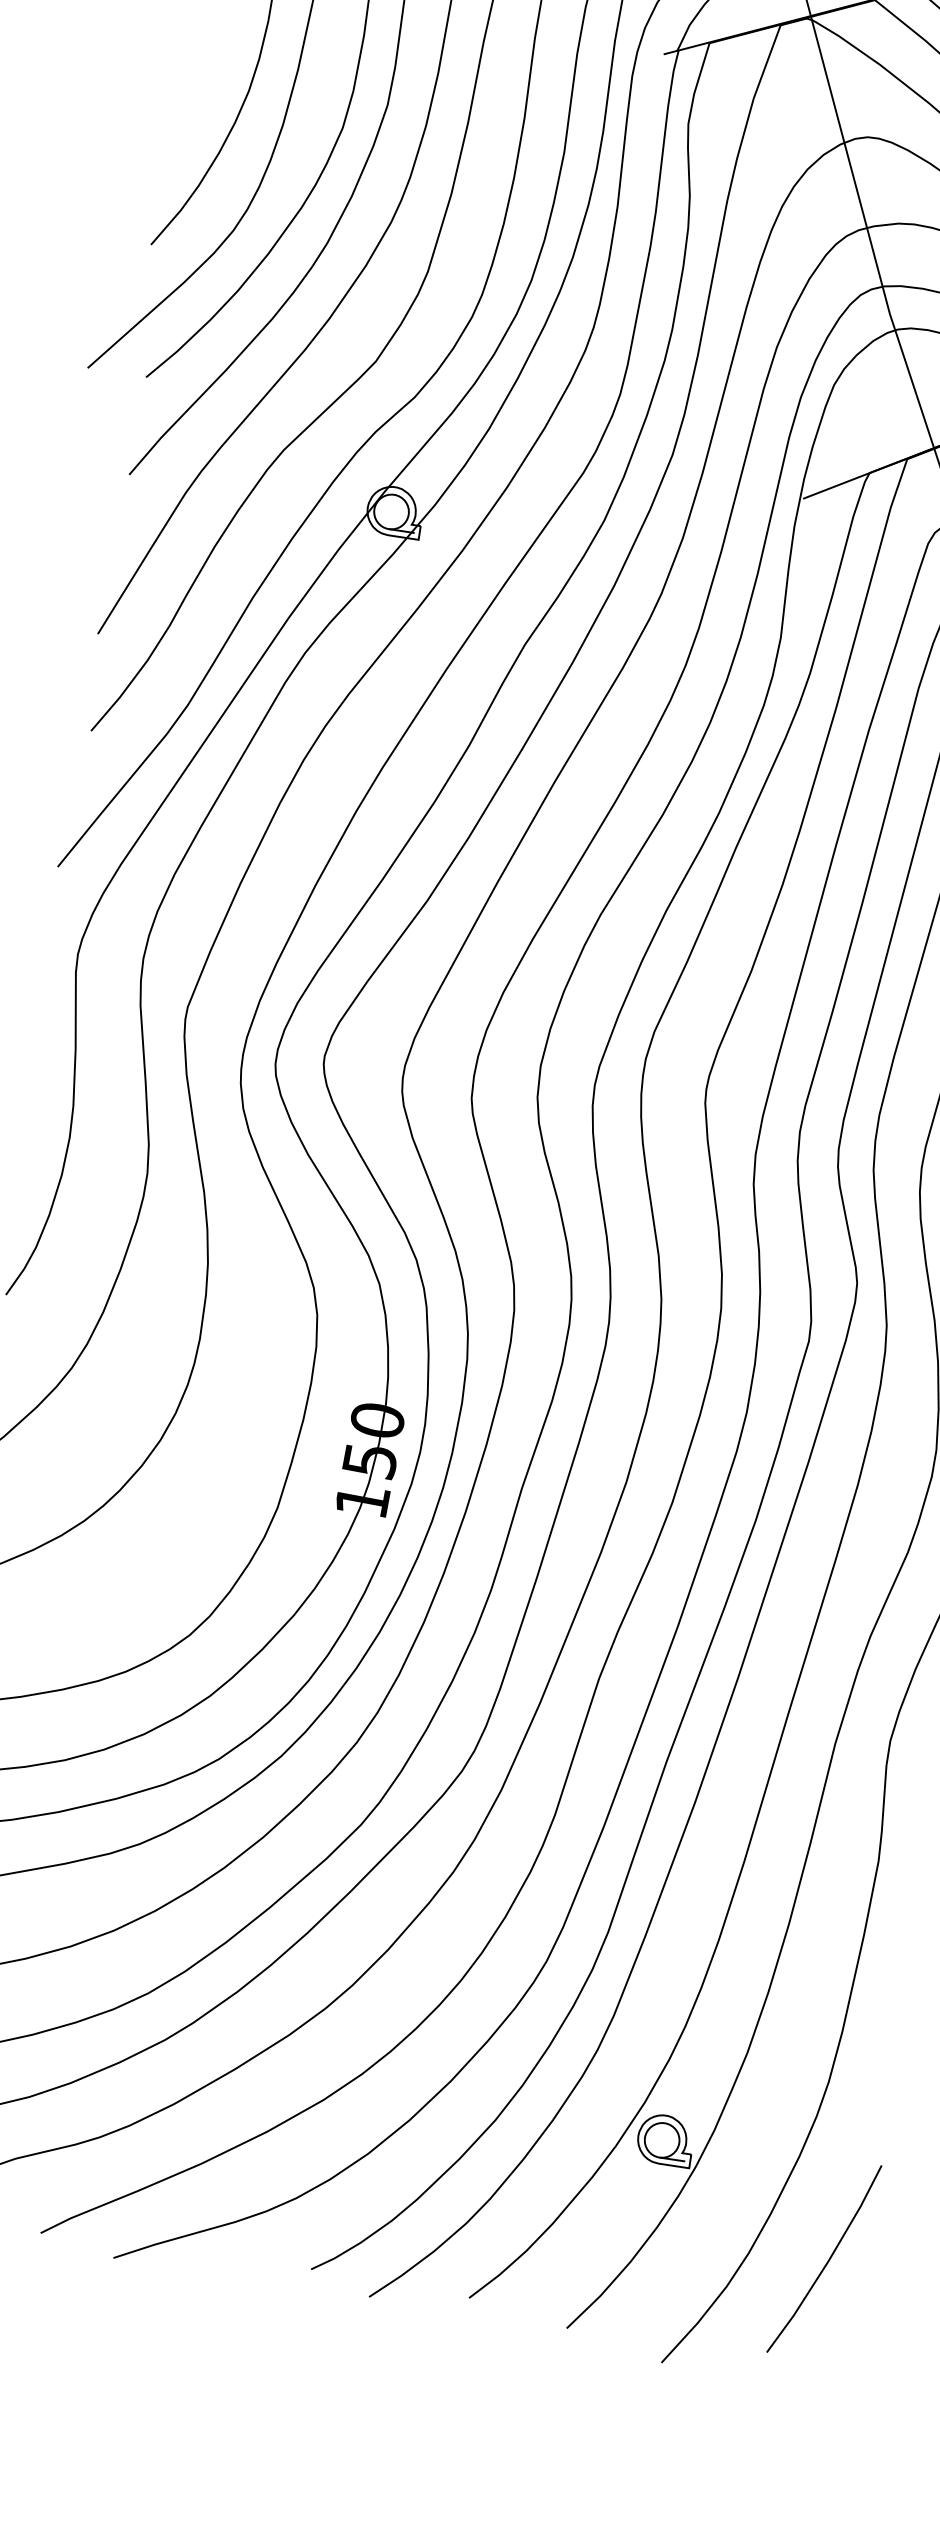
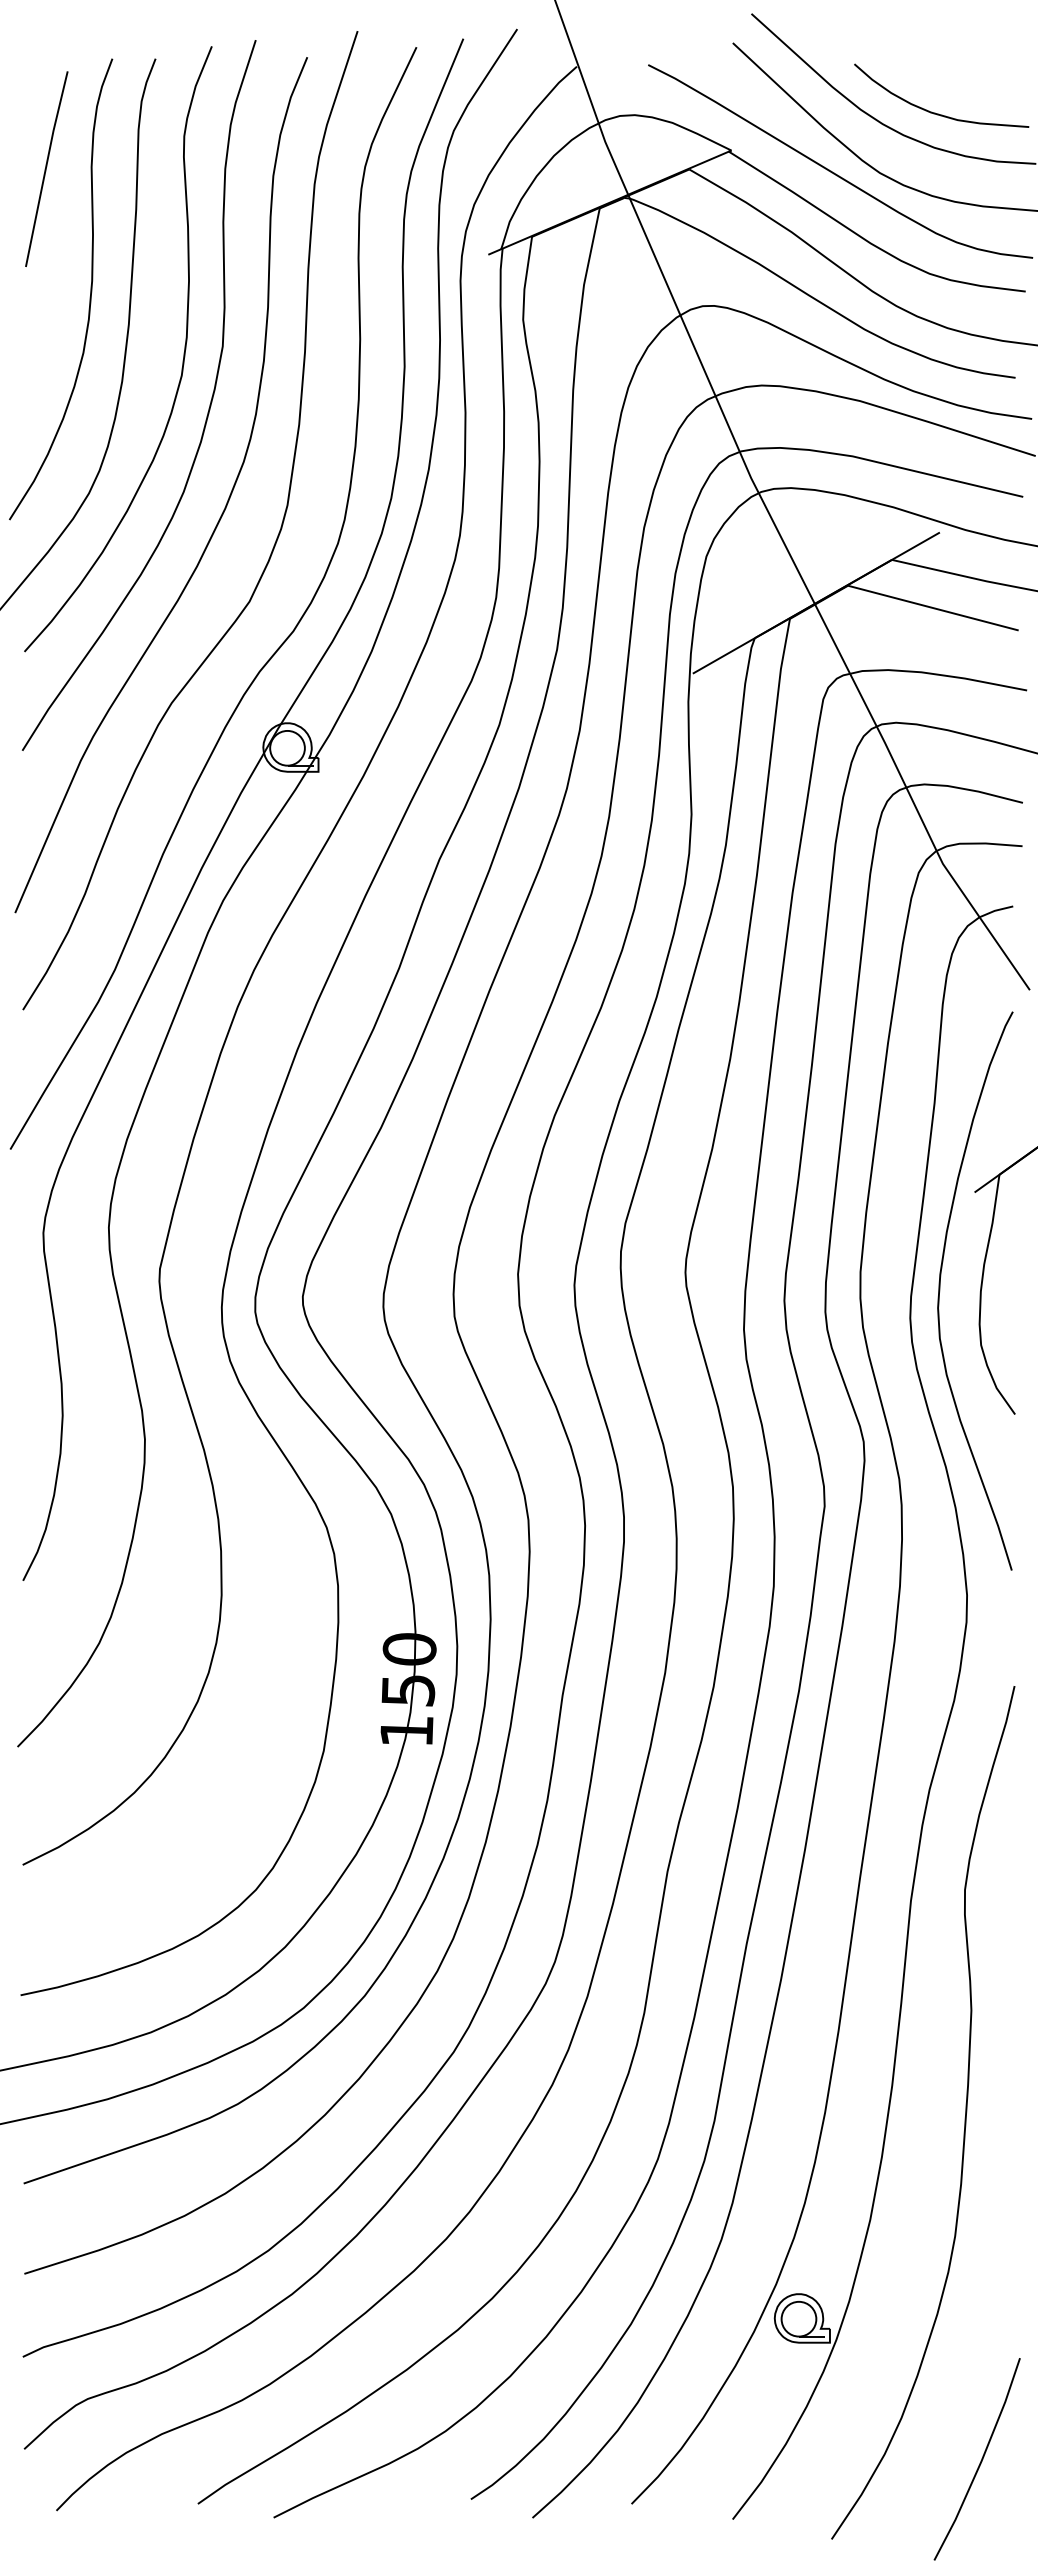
line: (827, 2260) -> (980, 2460), moved

